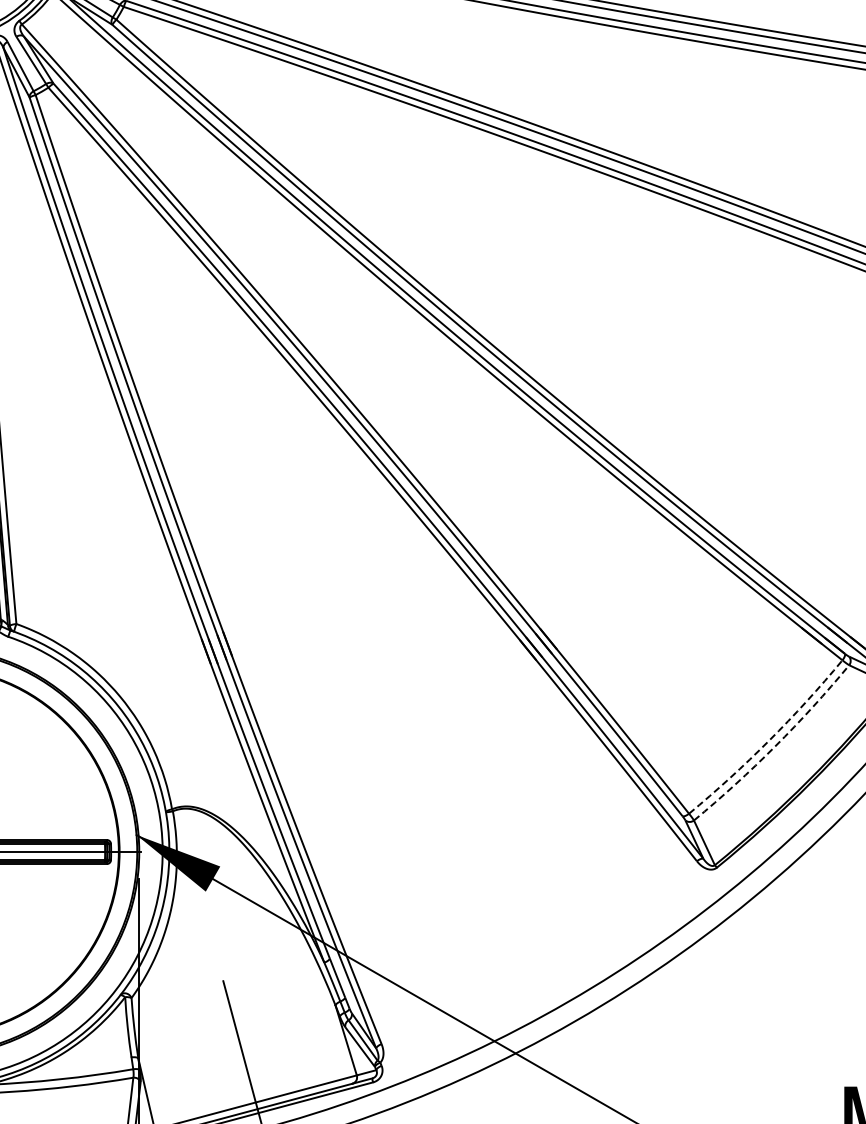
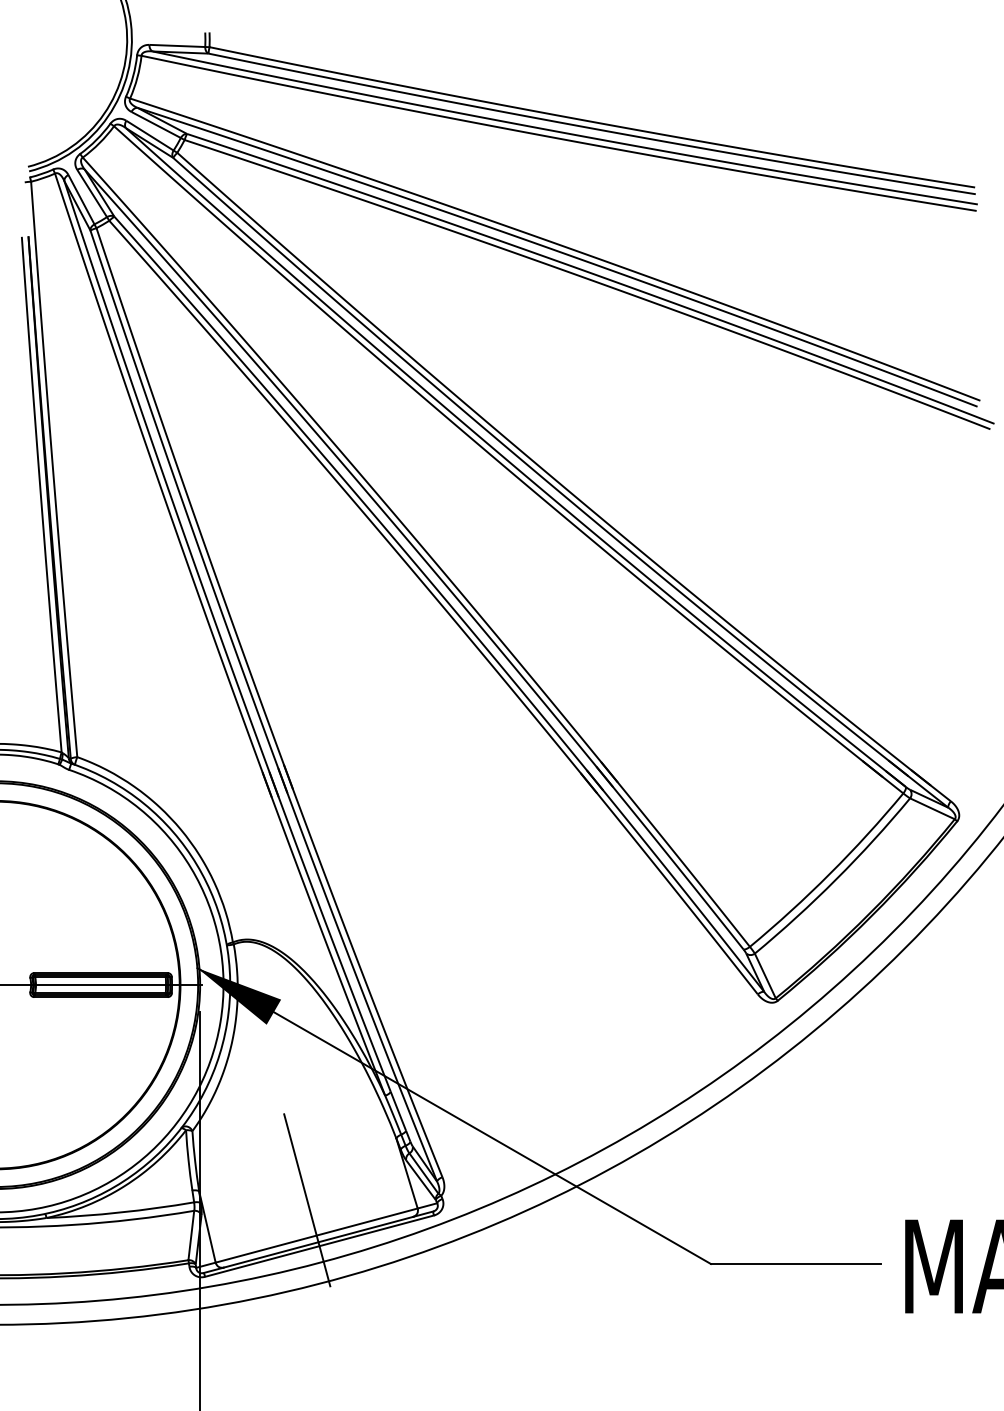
arc: (769, 740) -> (830, 873), dashed -> solid
arc: (775, 746) -> (836, 879), dashed -> solid

